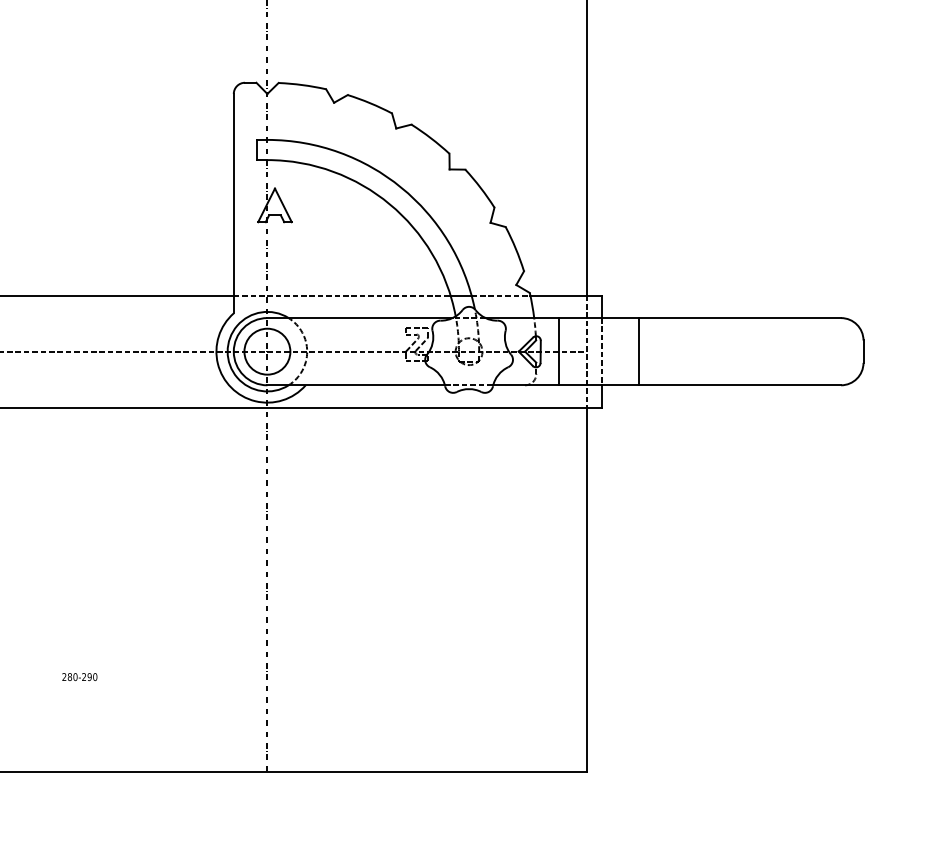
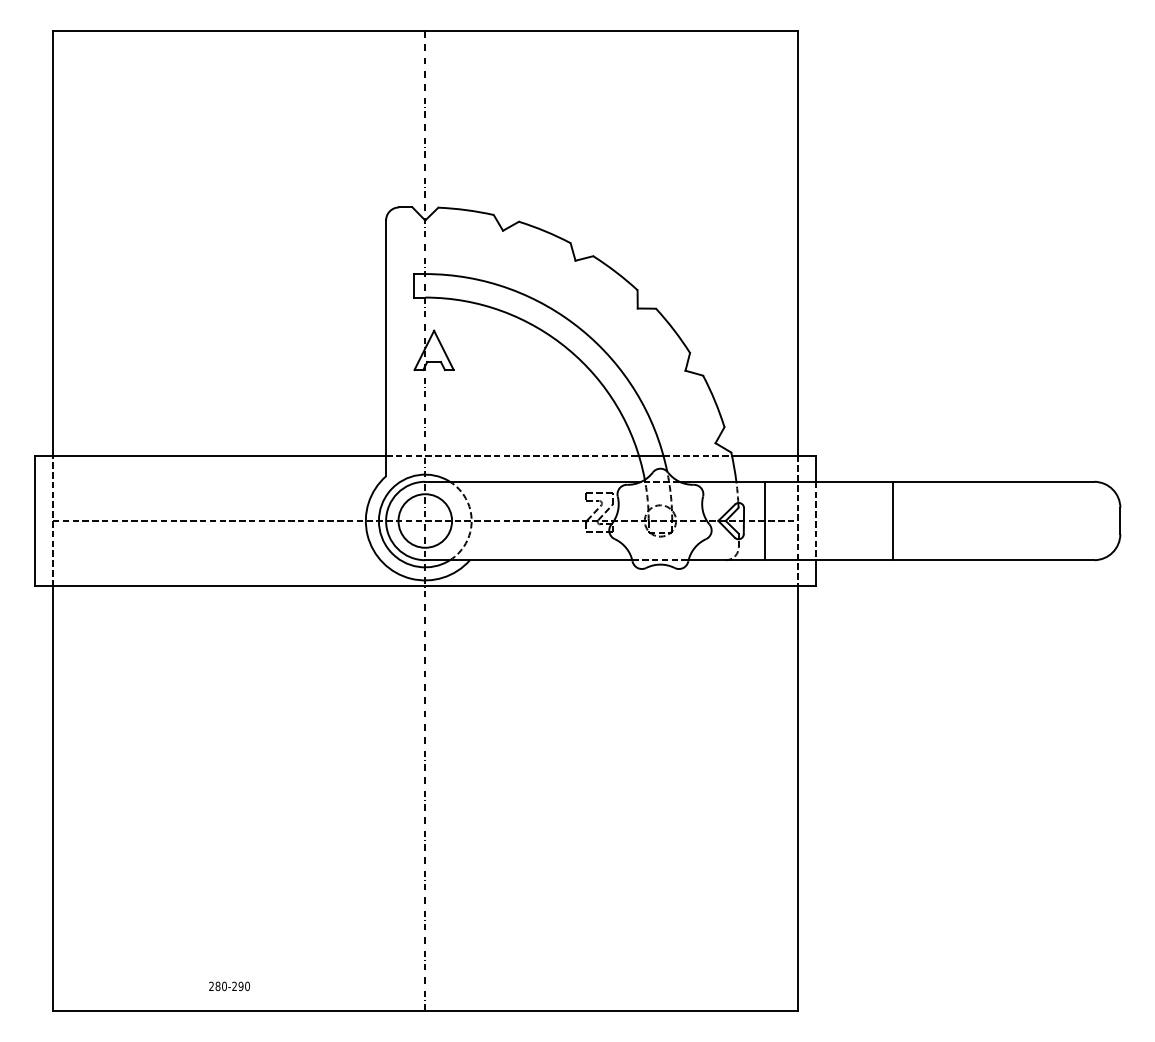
line: (639, 351) -> (893, 520), moved
text: (79, 677) -> (229, 986), moved

